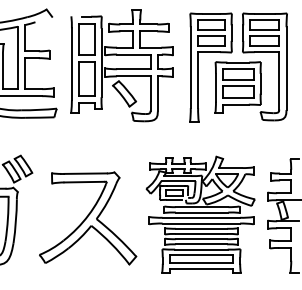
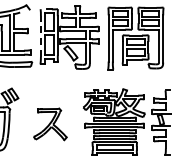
line: (71, 62) -> (40, 35), solid -> dashed
part: (88, 218) -> (50, 124), size x0.6

